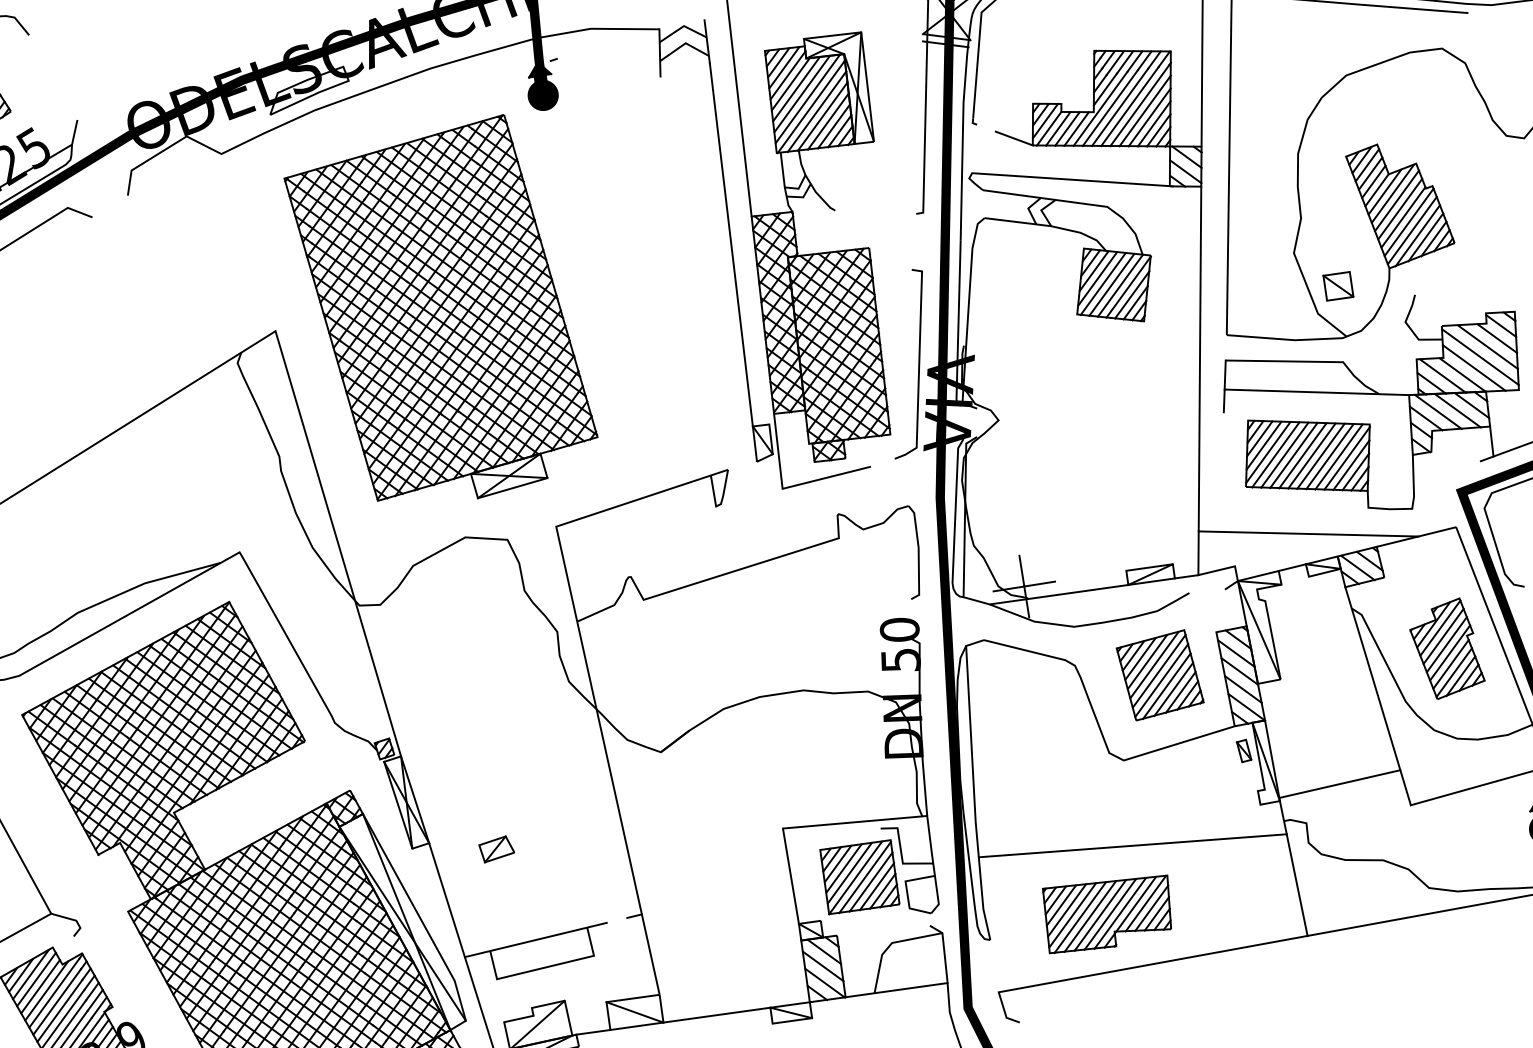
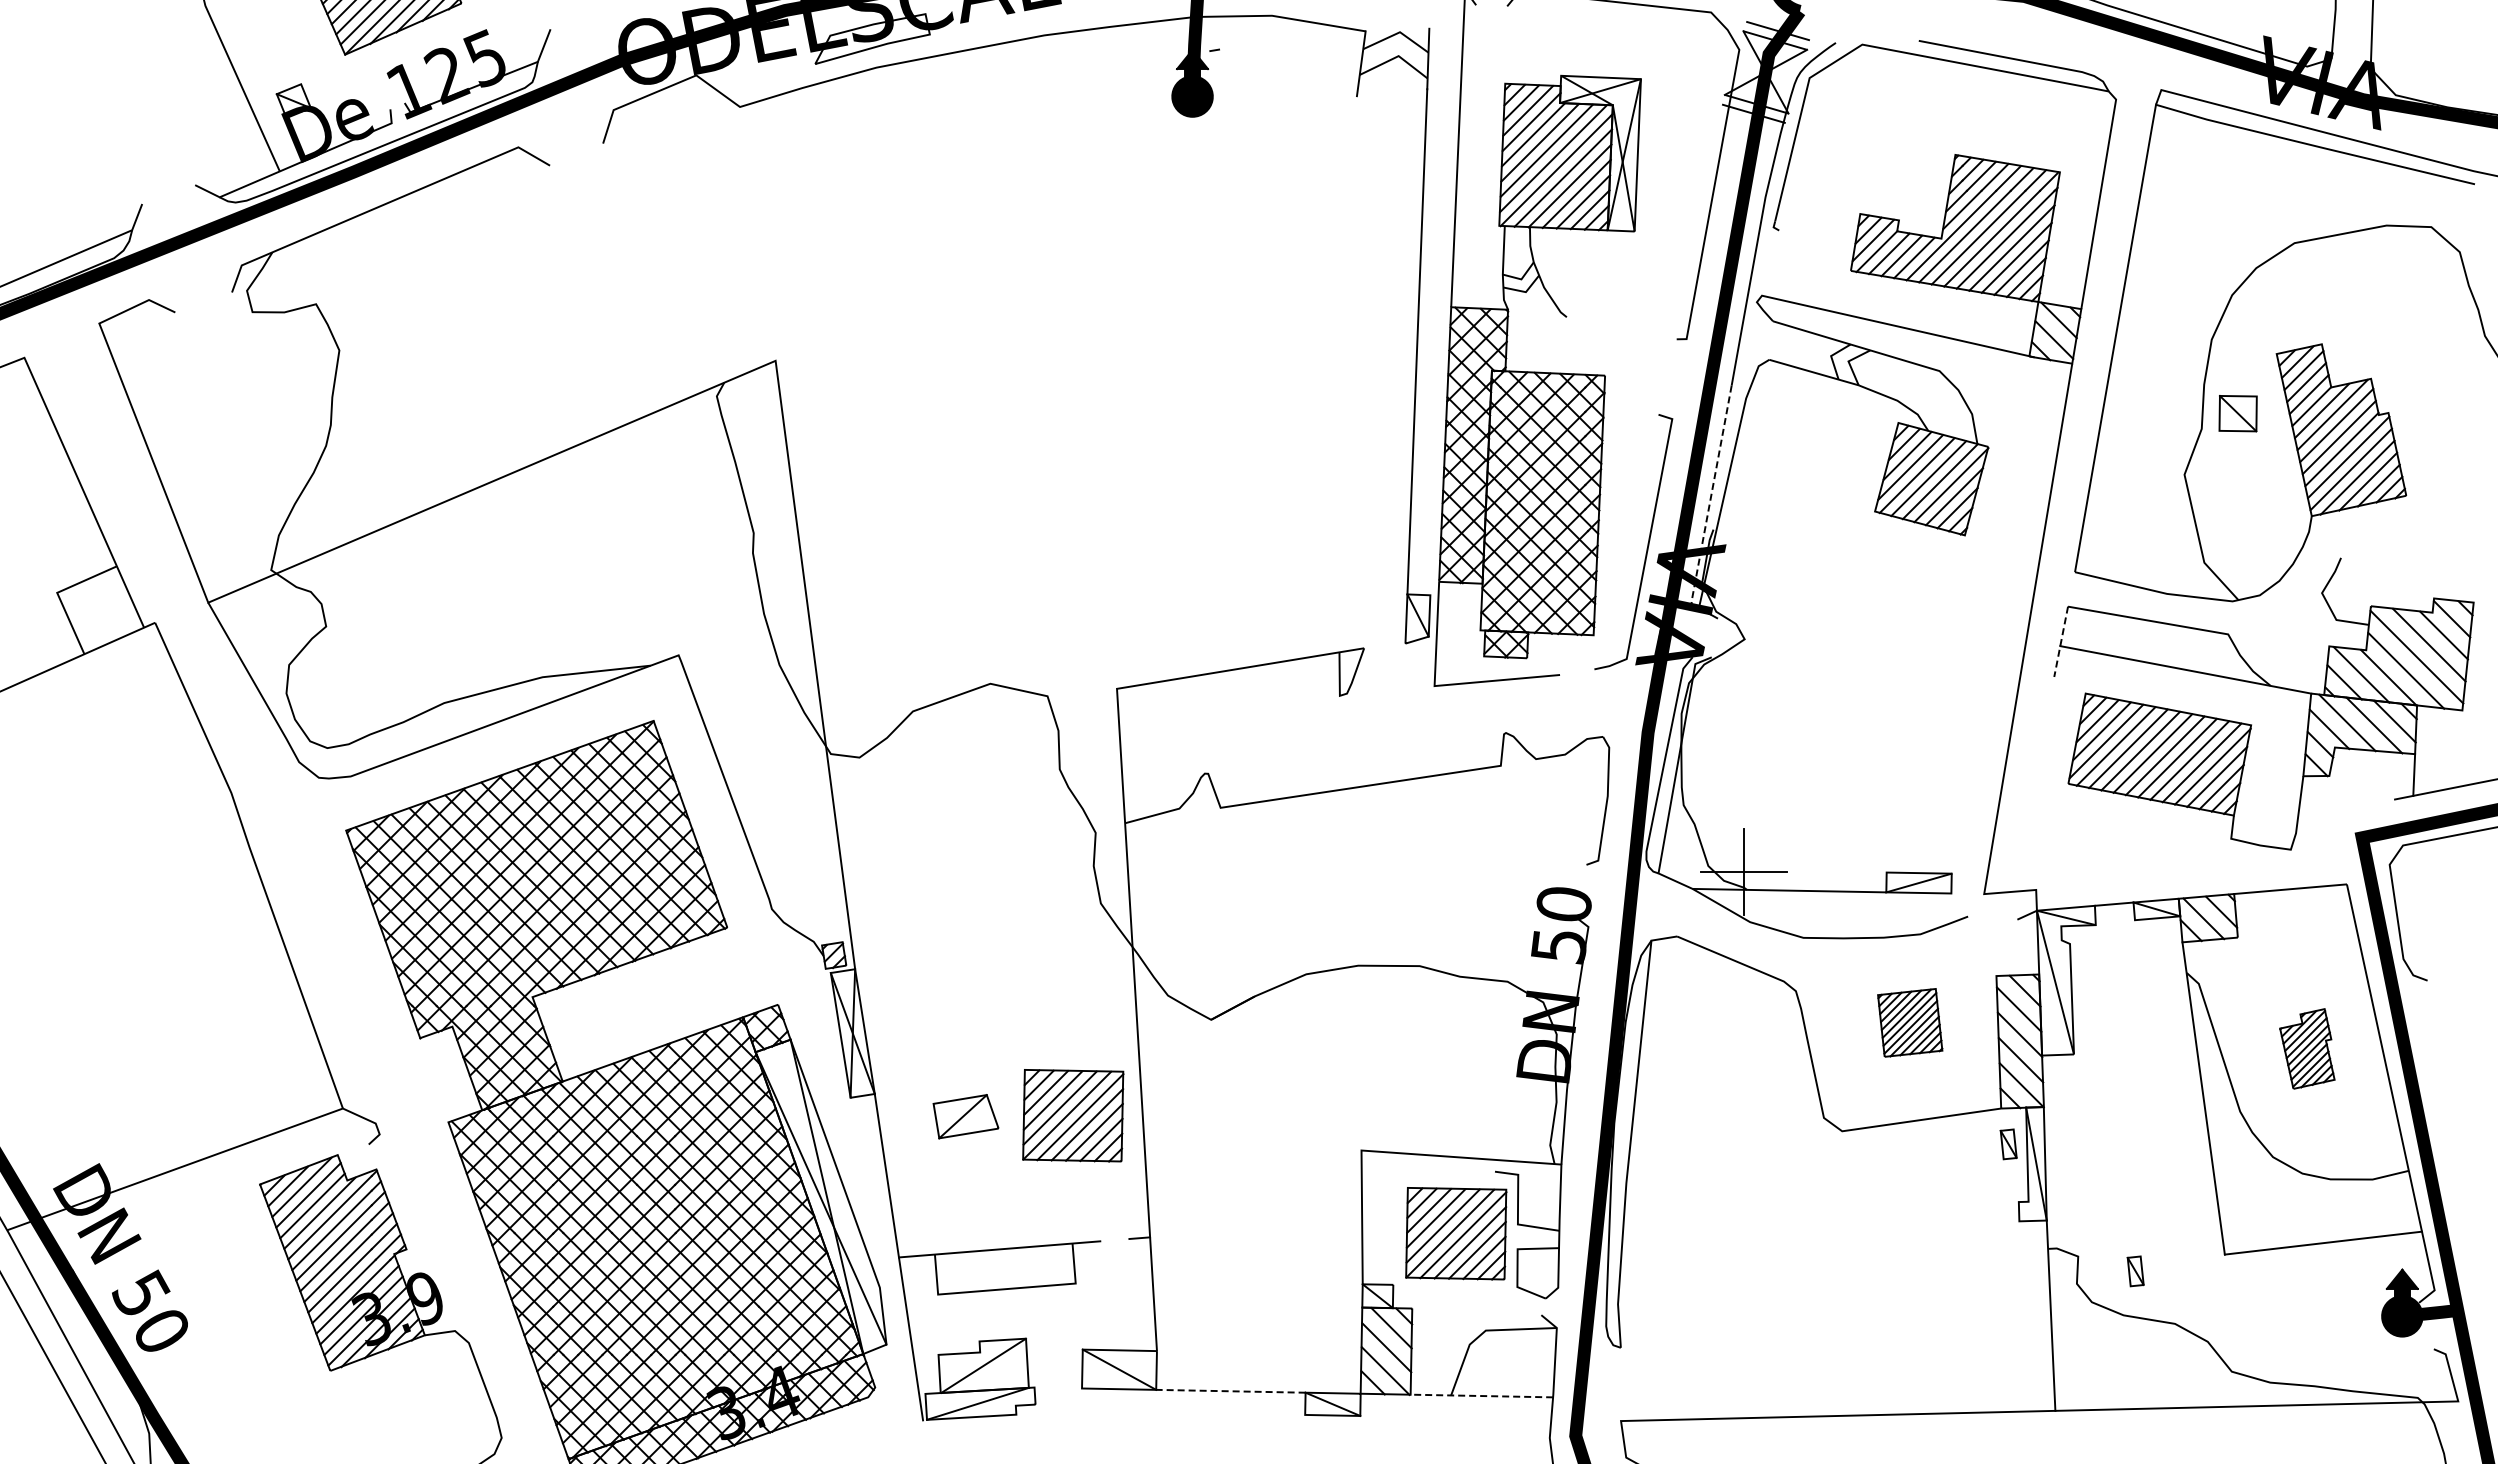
line: (1013, 138) -> (1826, 257), removed
part: (1337, 286) -> (2237, 413), moved
part: (441, 314) -> (1006, 373), removed
line: (958, 323) -> (1710, 498), solid -> dashed
line: (1224, 386) -> (2061, 641), solid -> dashed
line: (1308, 533) -> (2143, 861), removed
line: (1186, 576) -> (1967, 893), removed
part: (1446, 648) -> (2307, 1048), size x0.6
part: (1159, 675) -> (1909, 1022), size x0.6
line: (1339, 784) -> (2132, 1210), removed
part: (1349, 827) -> (2135, 1271), added
part: (573, 836) -> (1073, 1115), added
line: (1132, 845) -> (1835, 1249), removed
part: (496, 849) -> (965, 1116), size x1.4
part: (1108, 913) -> (1787, 1336), removed
line: (896, 990) -> (1481, 1396), solid -> dashed
line: (716, 1015) -> (1230, 1391), solid -> dashed
line: (593, 1031) -> (1058, 1387), removed

